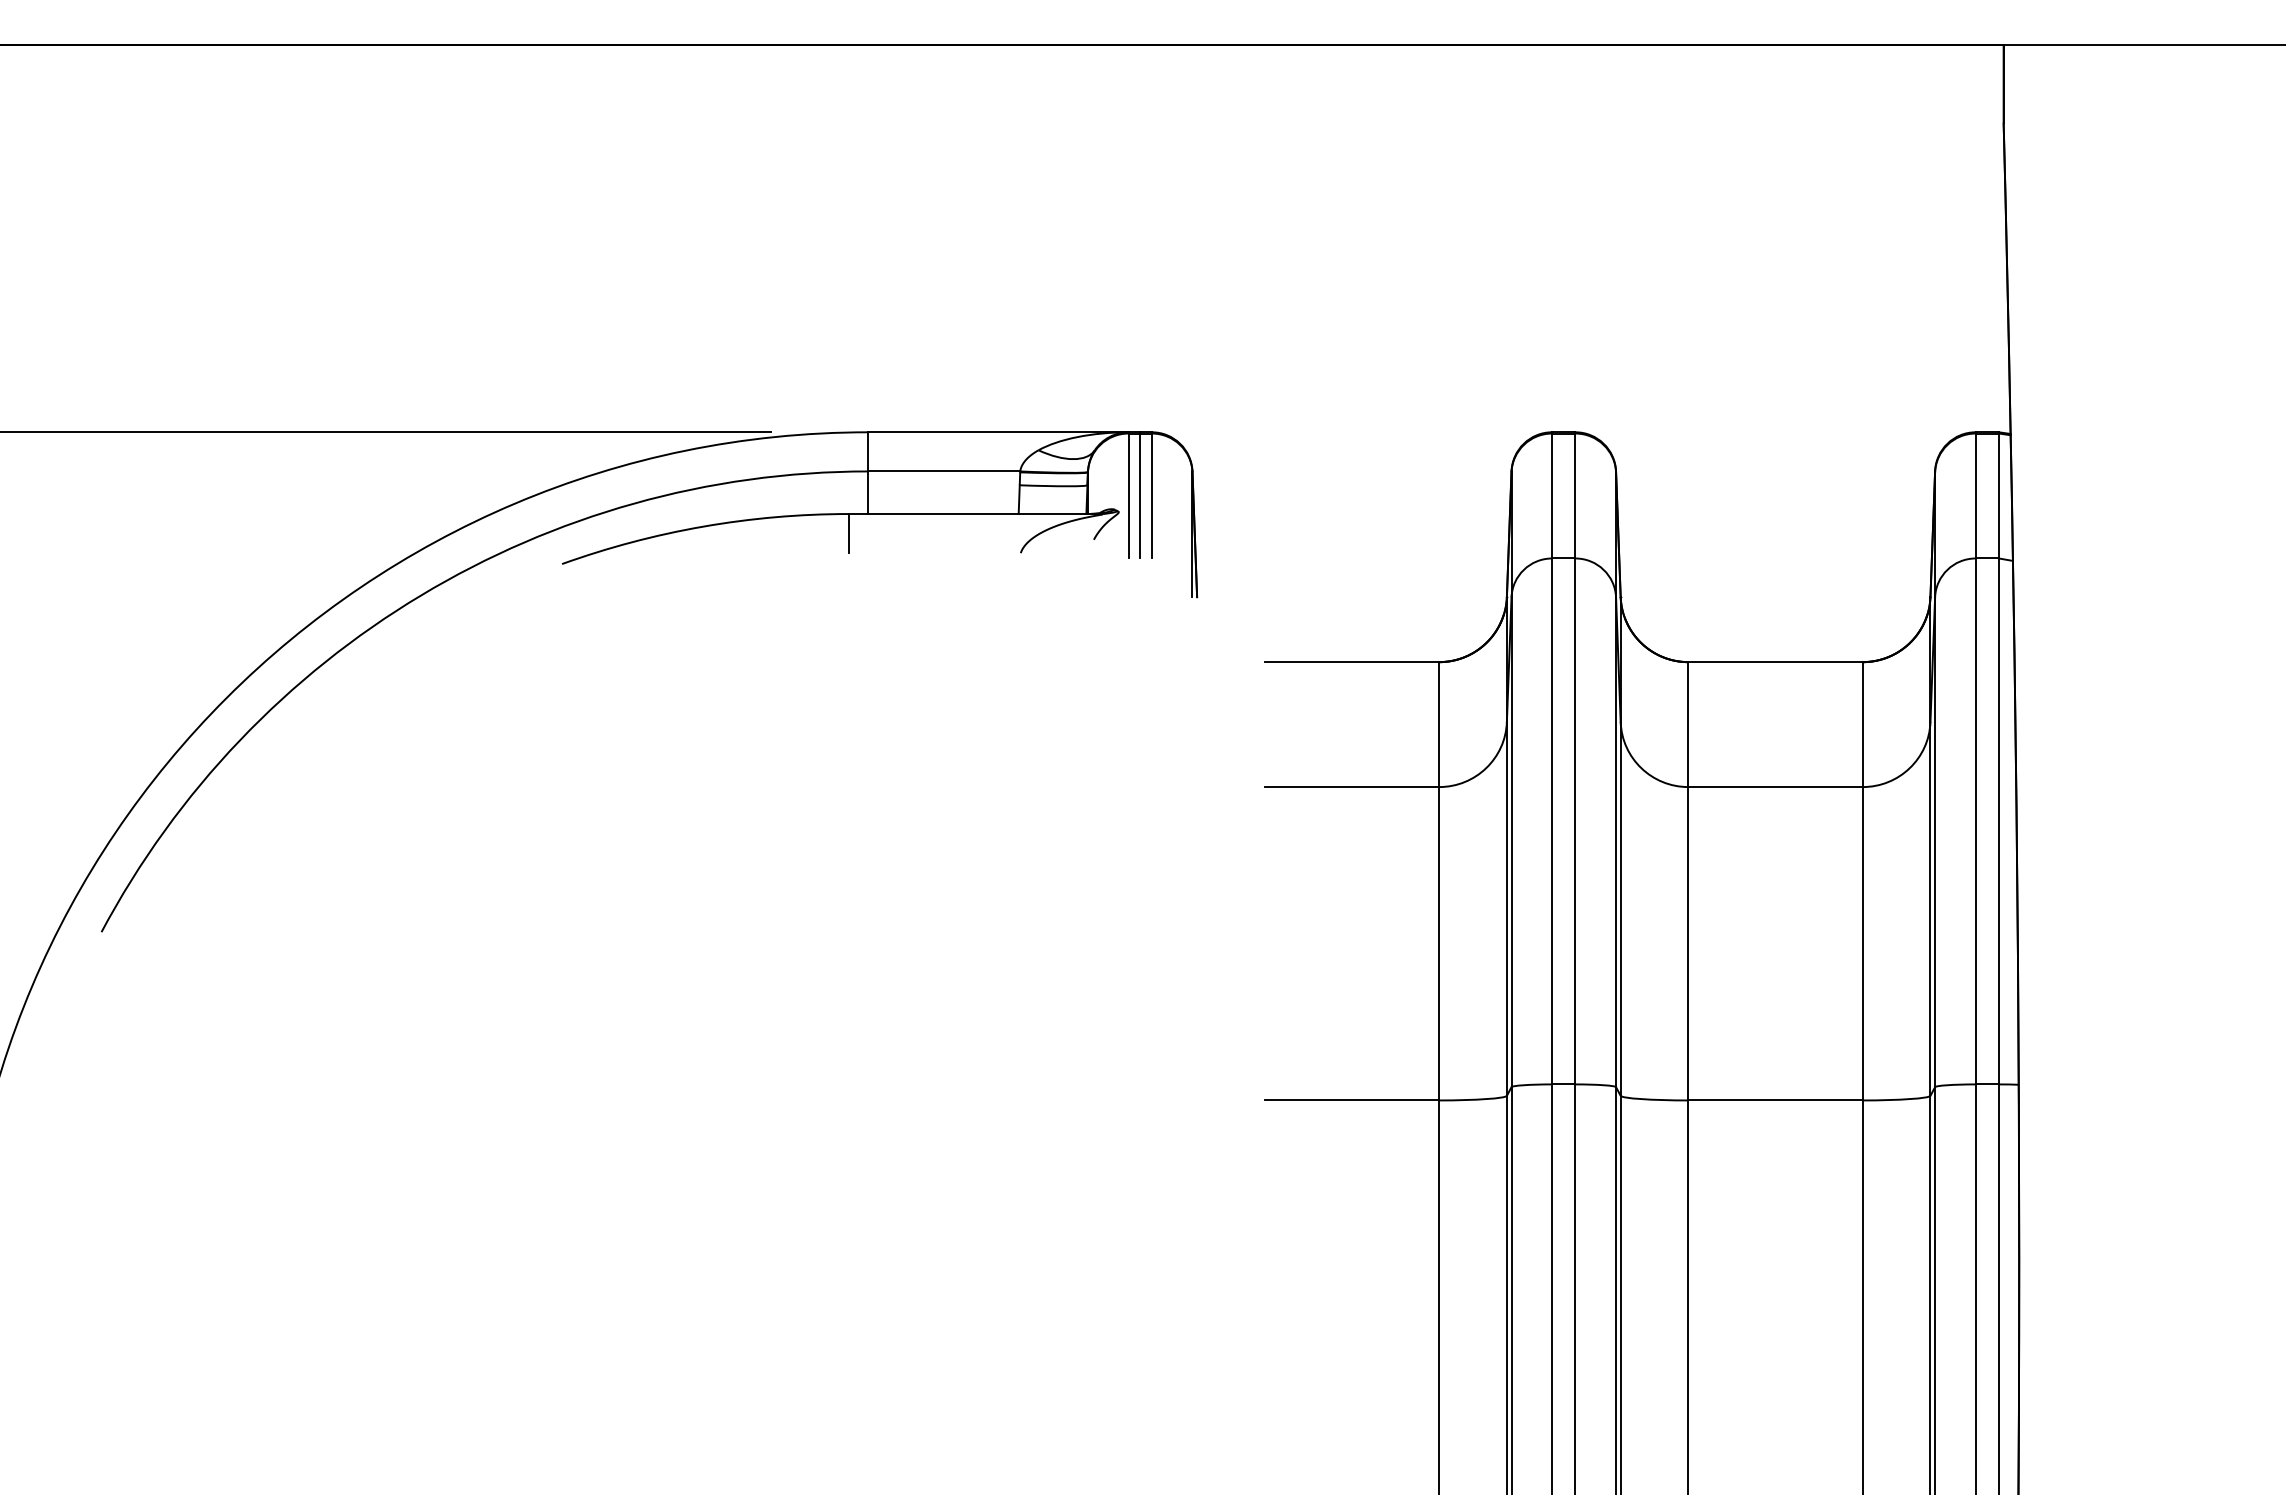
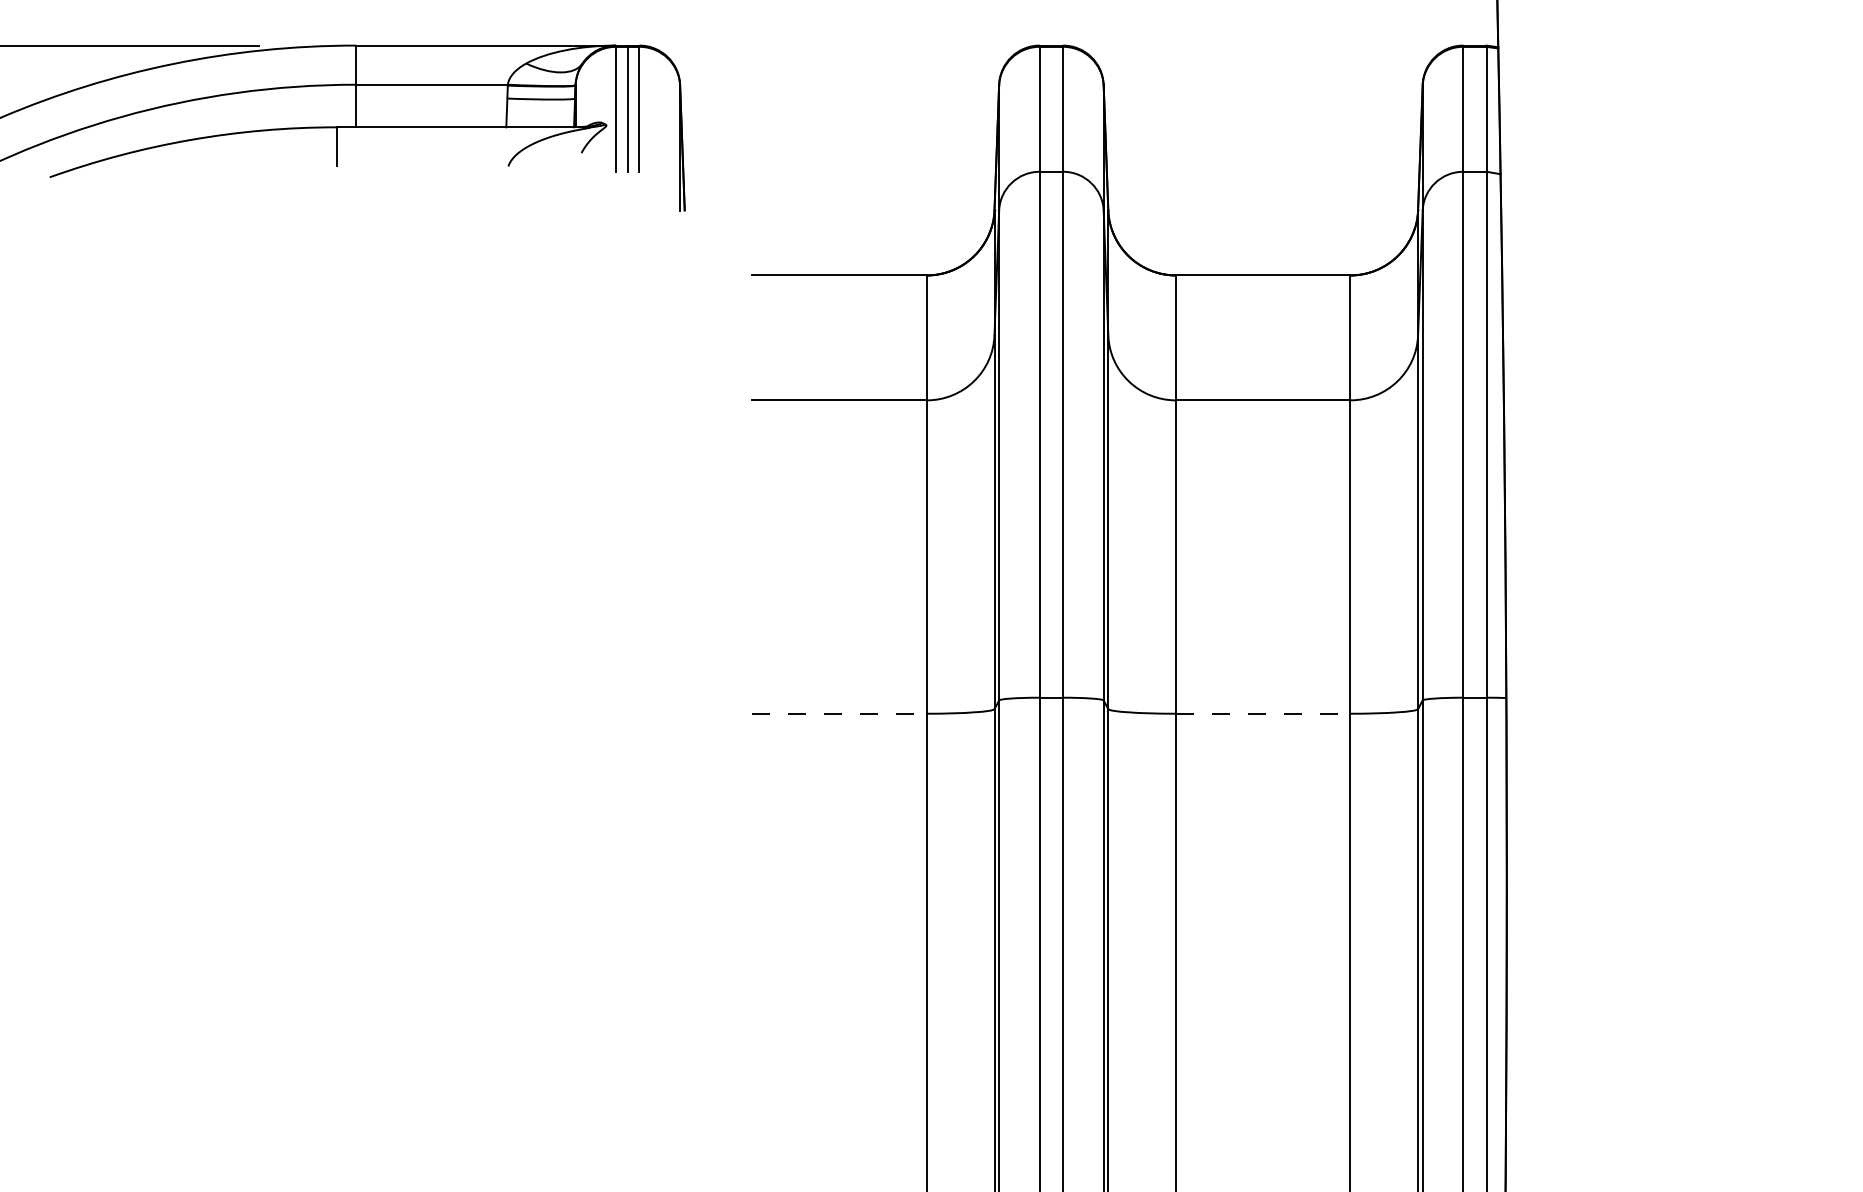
line: (1352, 1100) -> (840, 713), solid -> dashed
line: (1776, 1100) -> (1264, 713), solid -> dashed

